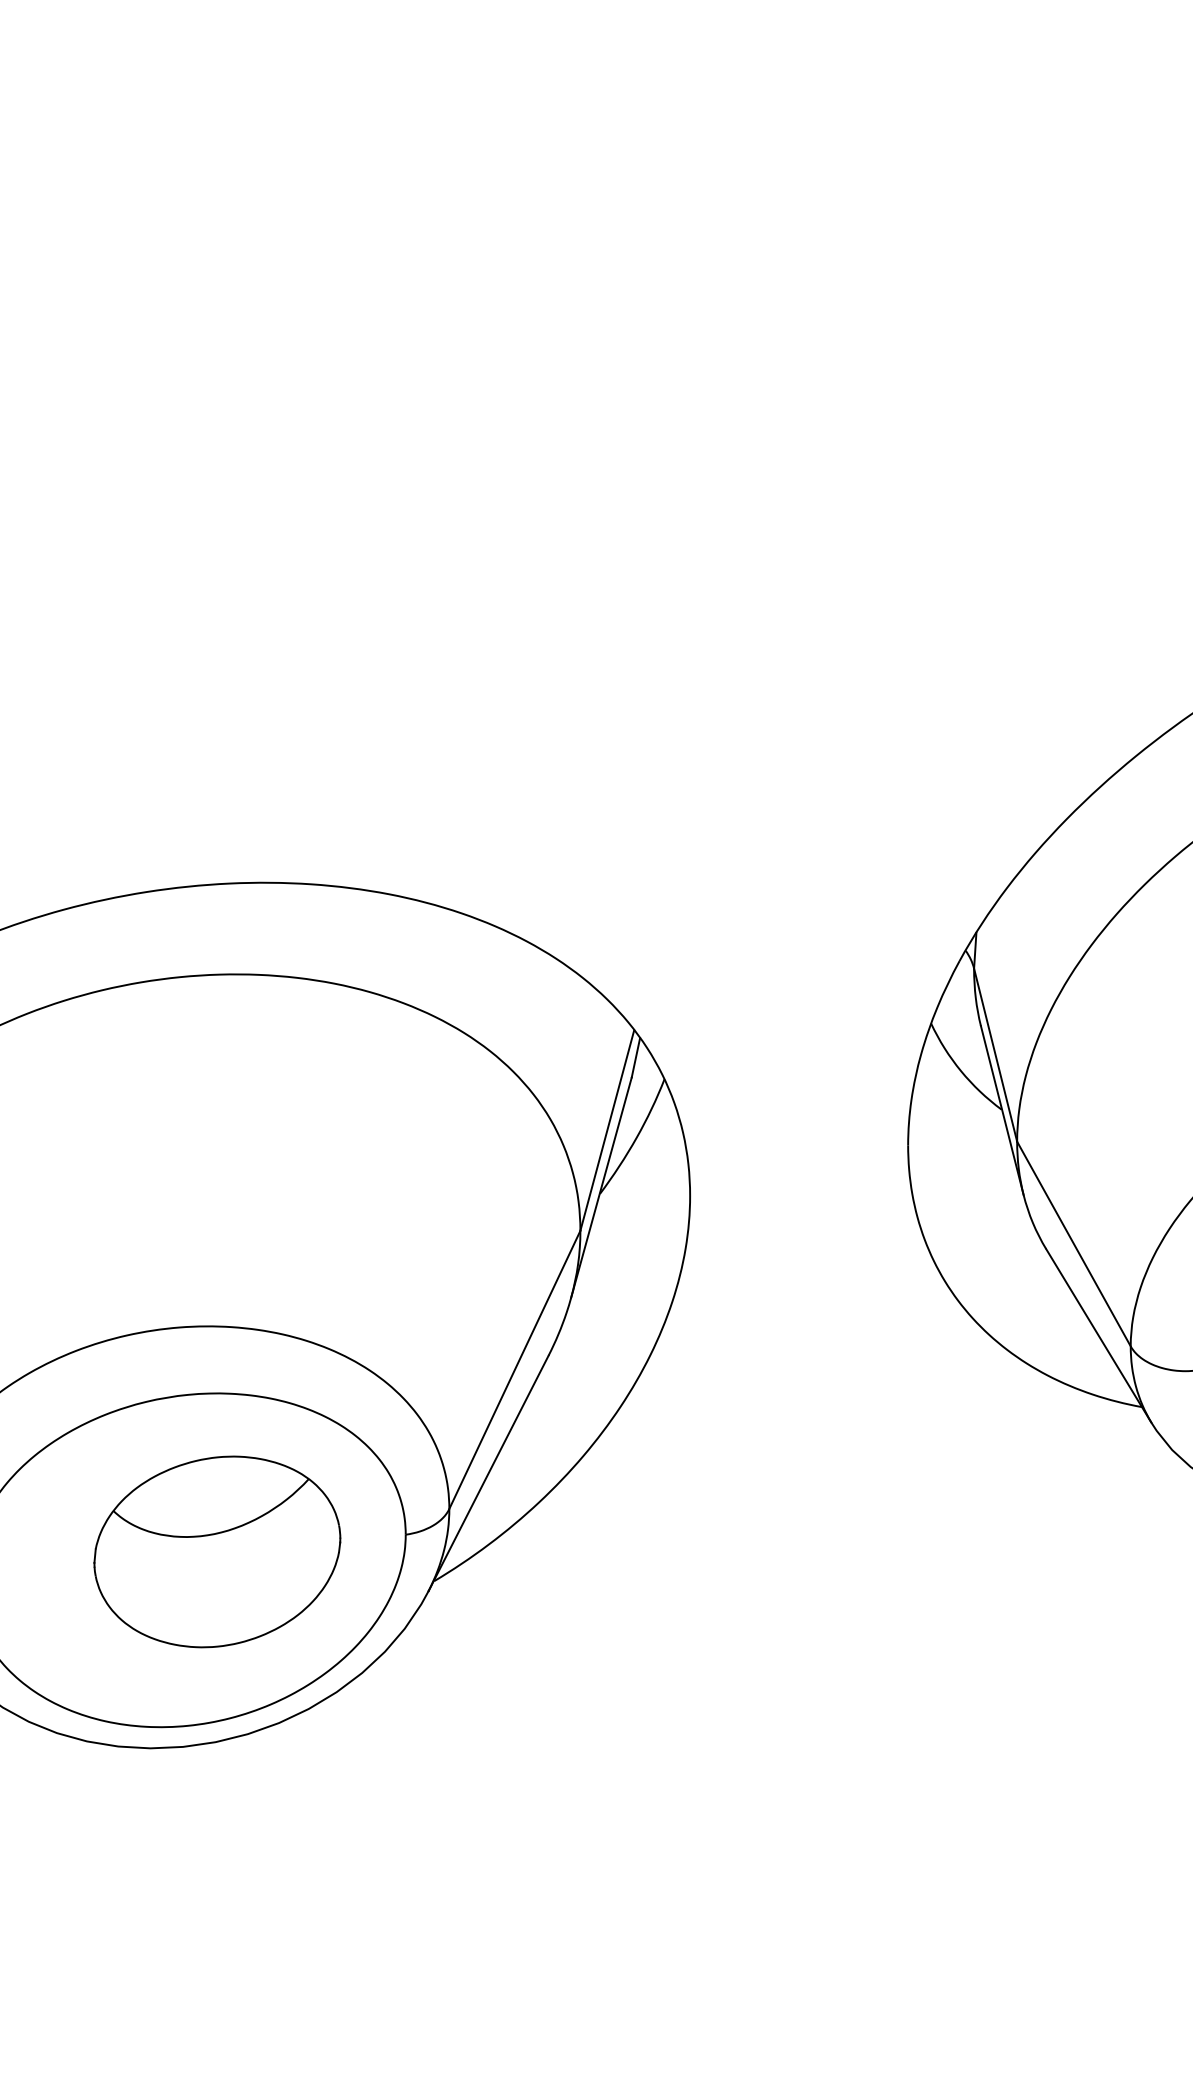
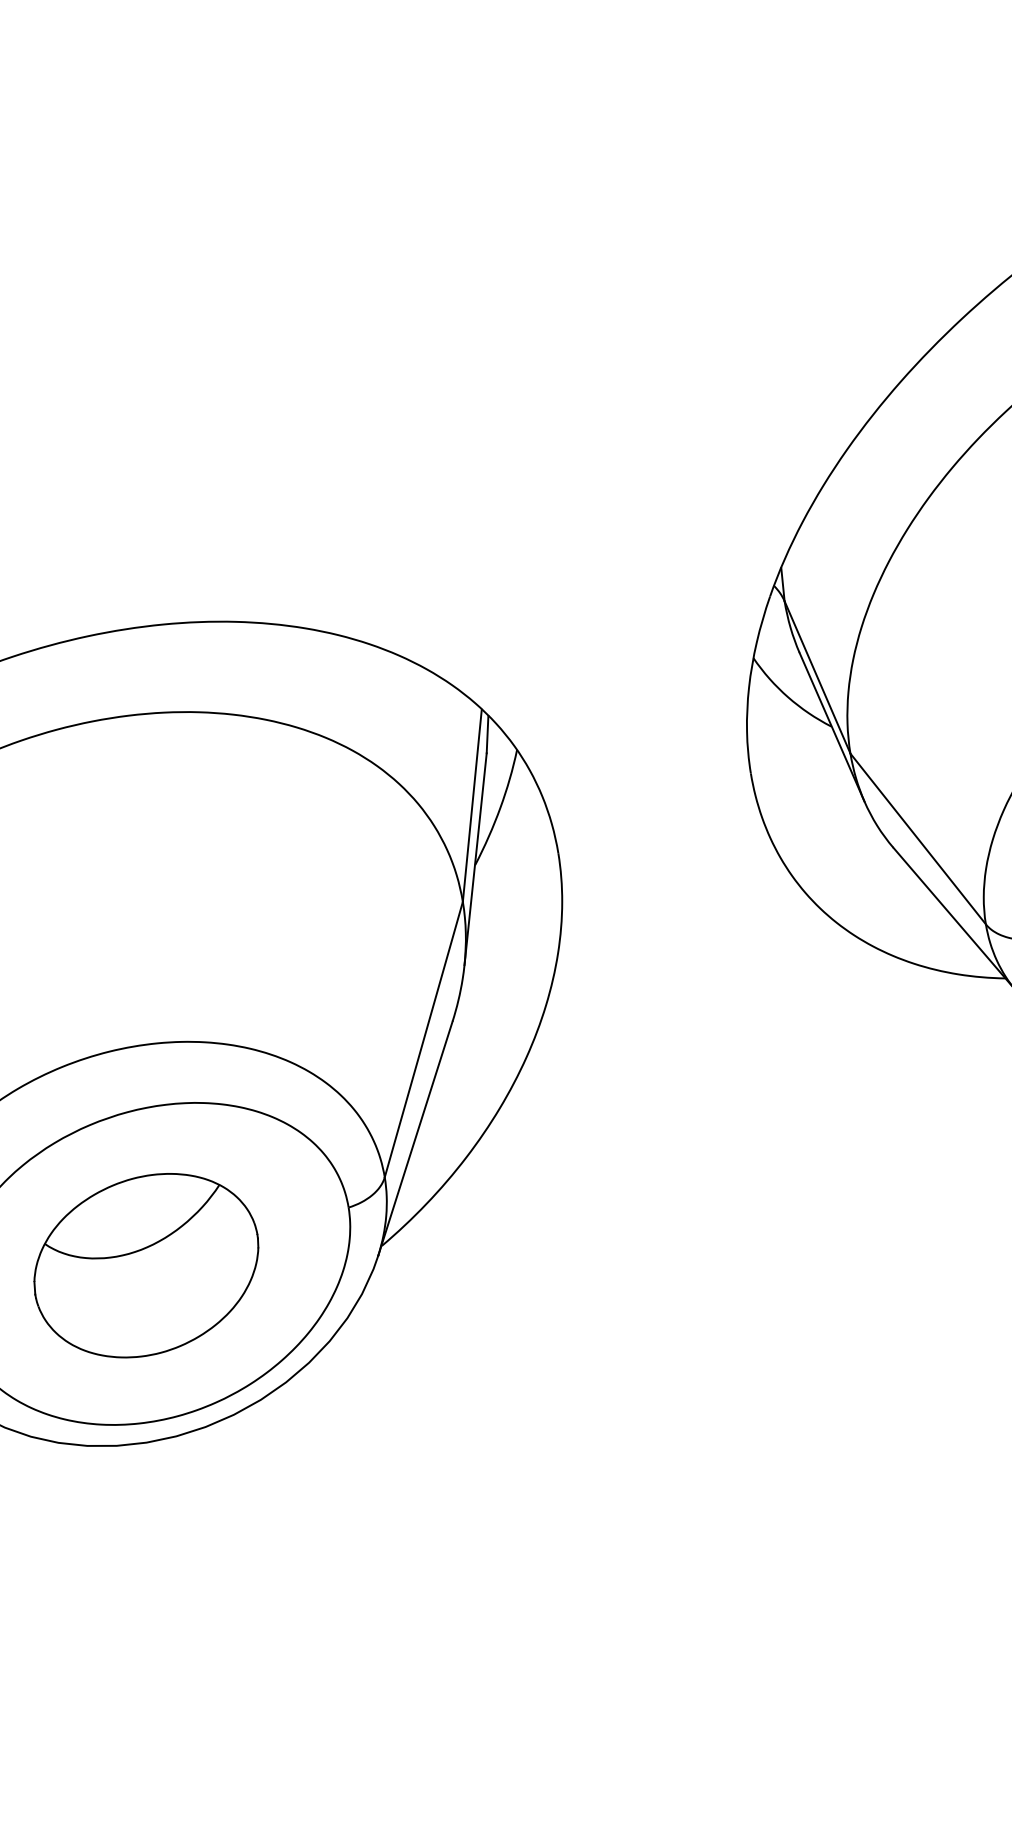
part: (217, 1551) -> (146, 1265), moved

